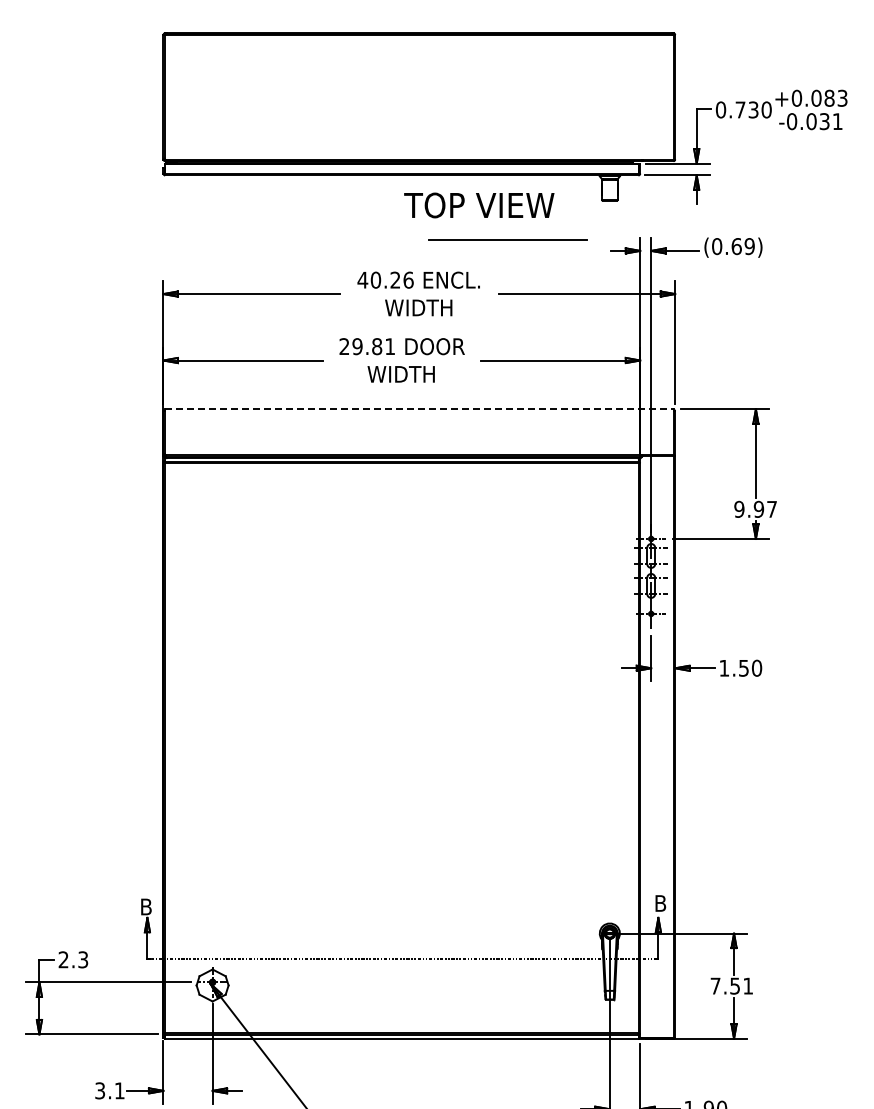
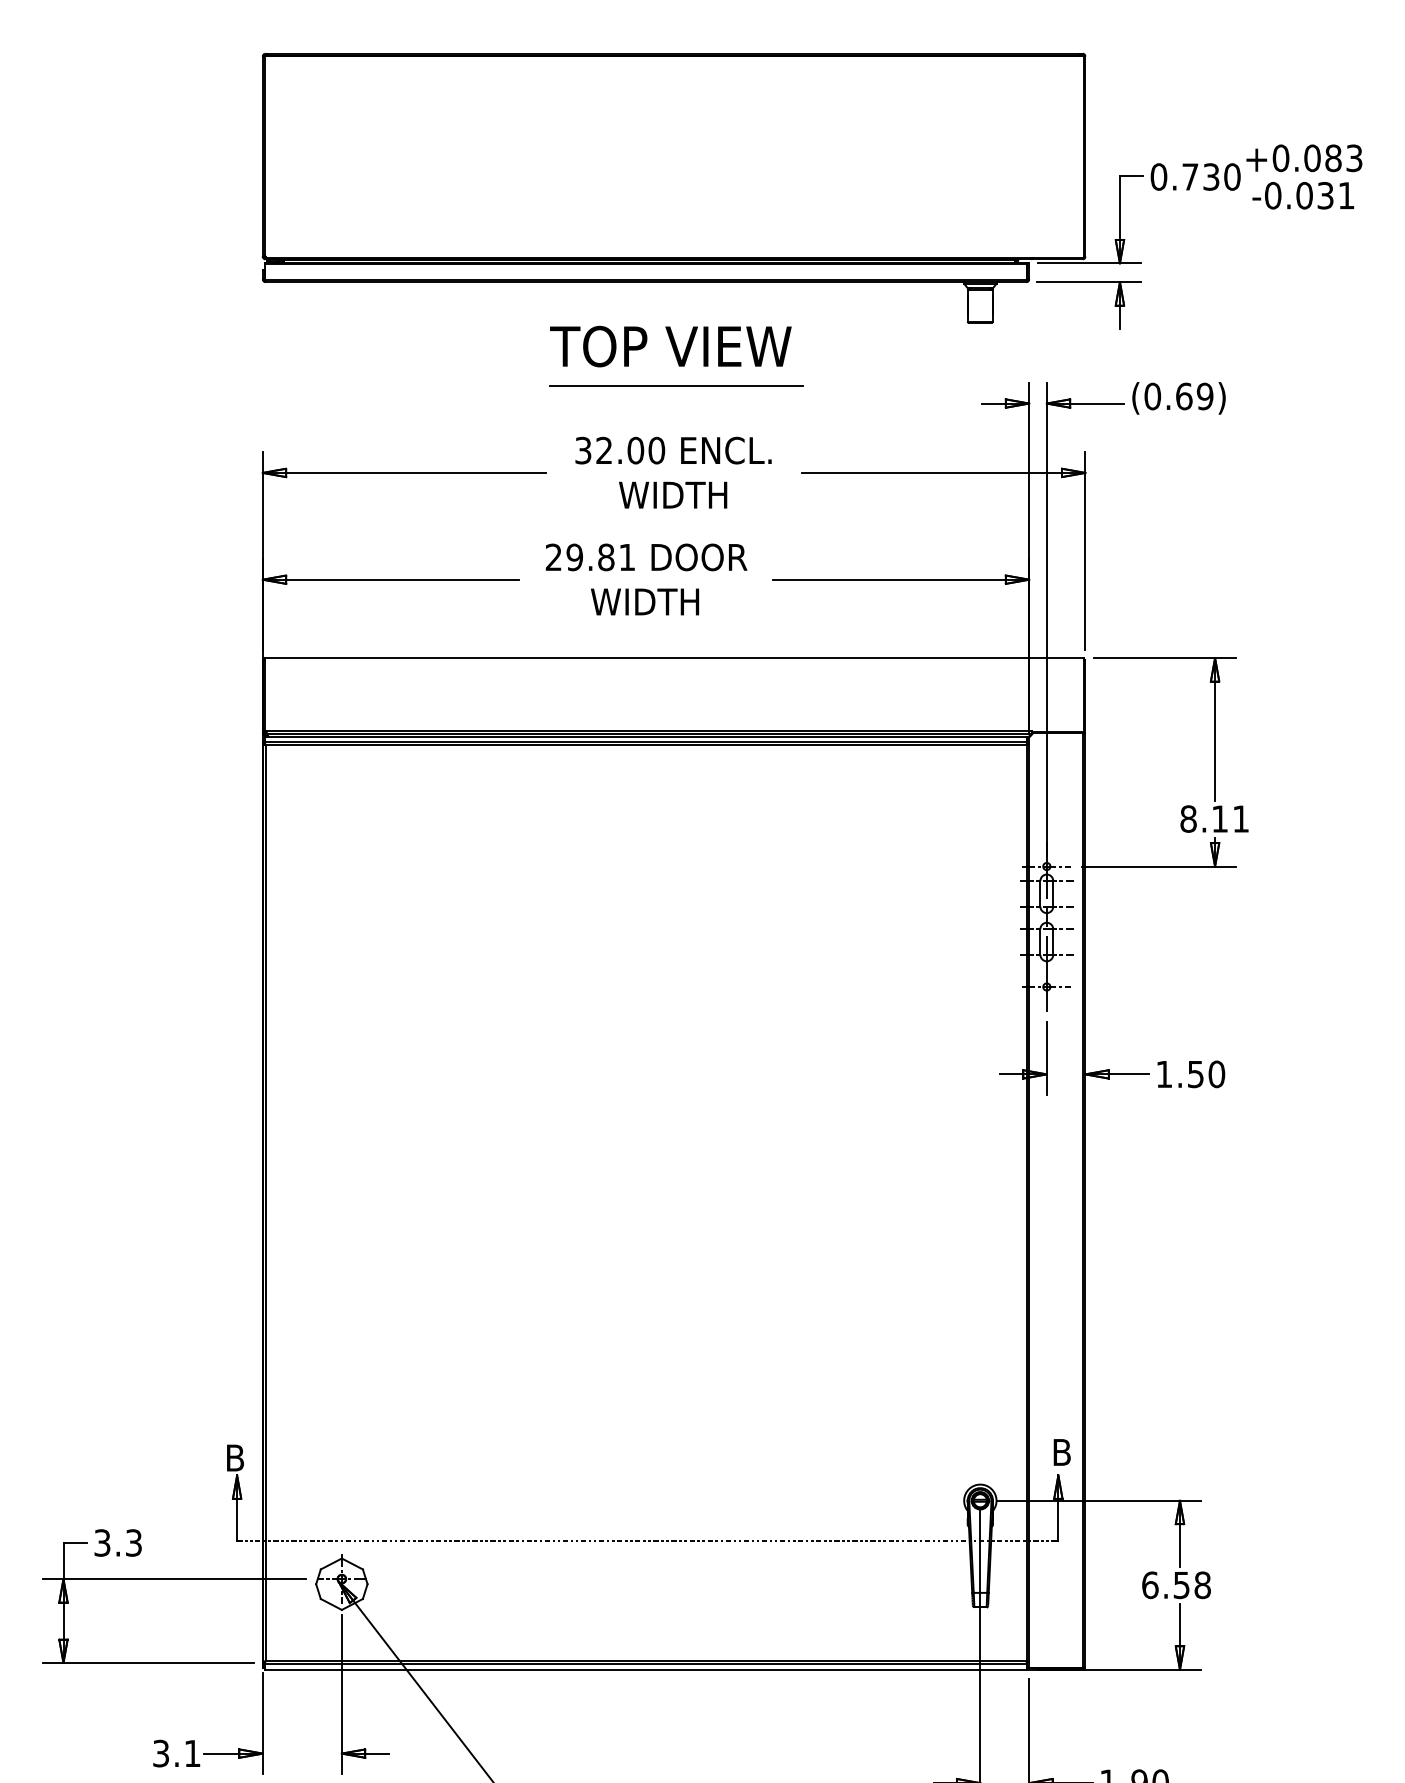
text: (479, 205) -> (671, 346), moved
line: (507, 239) -> (675, 385), moved
text: (385, 279) -> (619, 449), 40.26 -> 32.00
line: (419, 409) -> (674, 658), dashed -> solid
text: (755, 508) -> (1214, 817), 9.97 -> 8.11
text: (63, 959) -> (102, 1542), 2.3 -> 3.3
text: (731, 985) -> (1175, 1584), 7.51 -> 6.58

